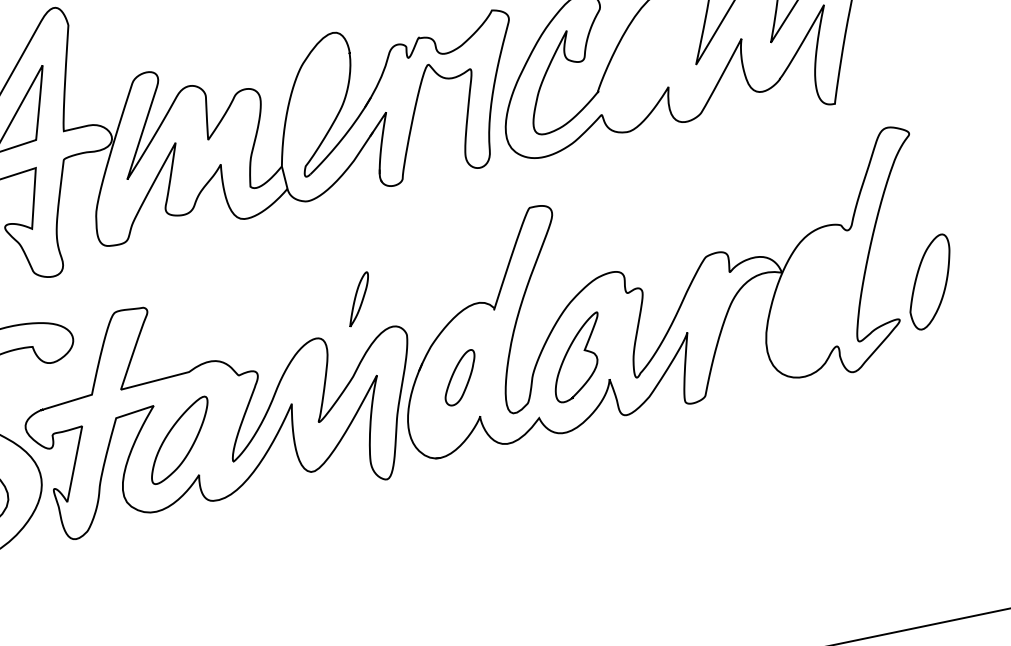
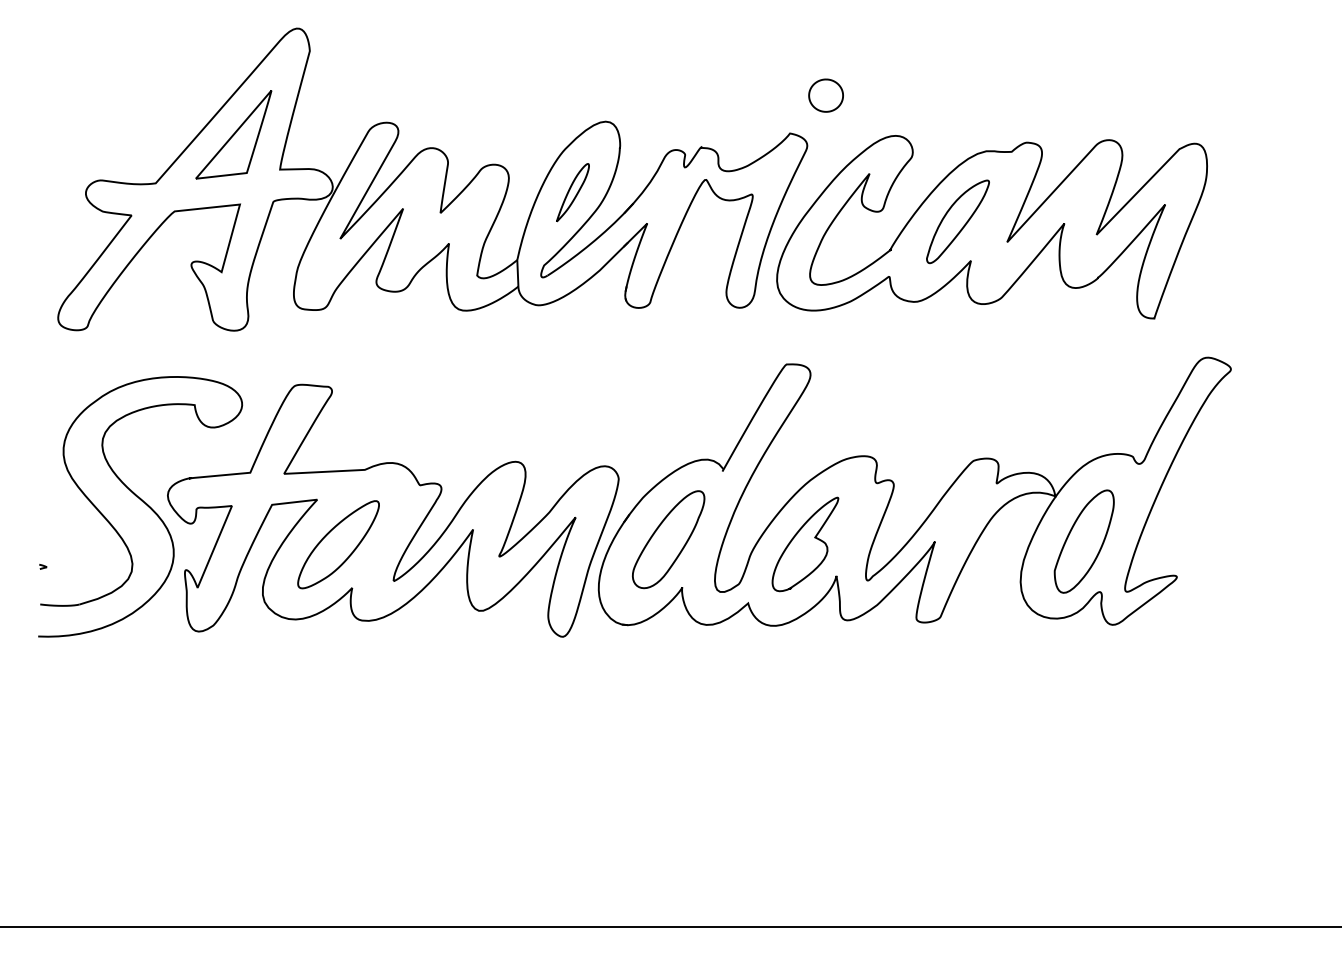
part: (650, 55) -> (957, 221), added
part: (929, 282) -> (1083, 541), moved
part: (358, 299) -> (572, 192), moved
part: (460, 377) -> (668, 539), size x1.67

